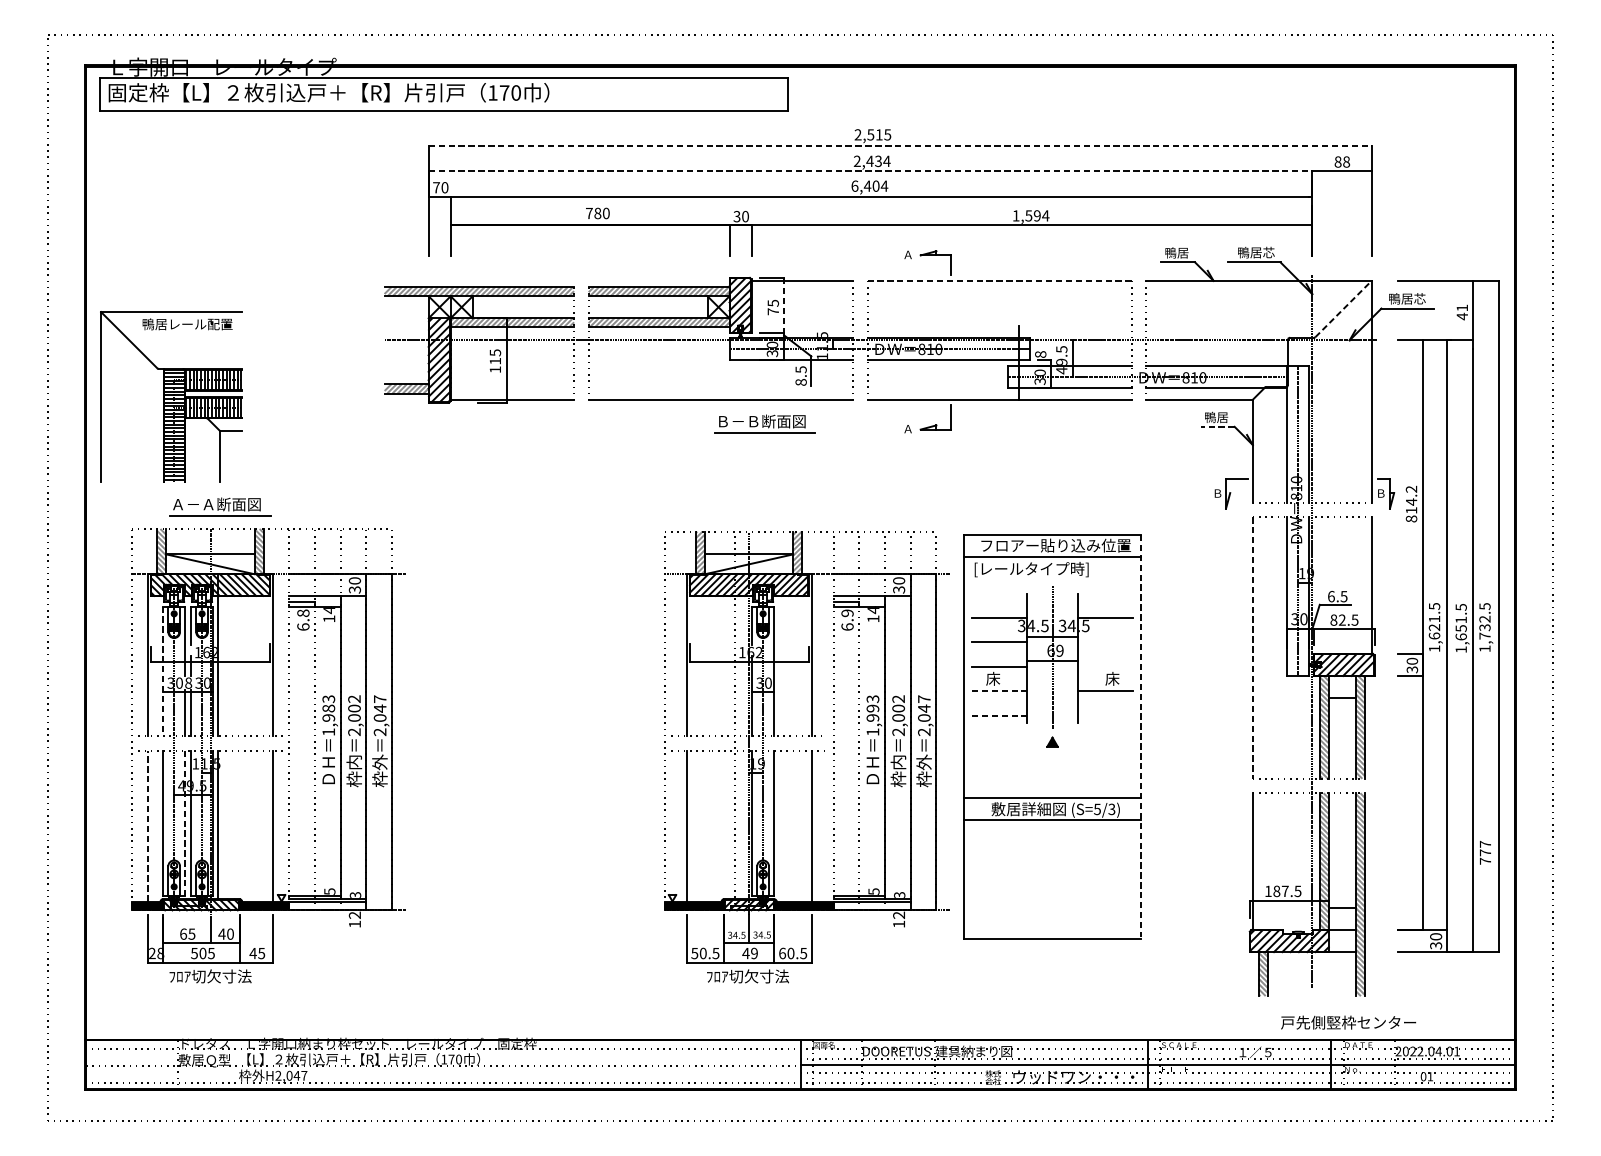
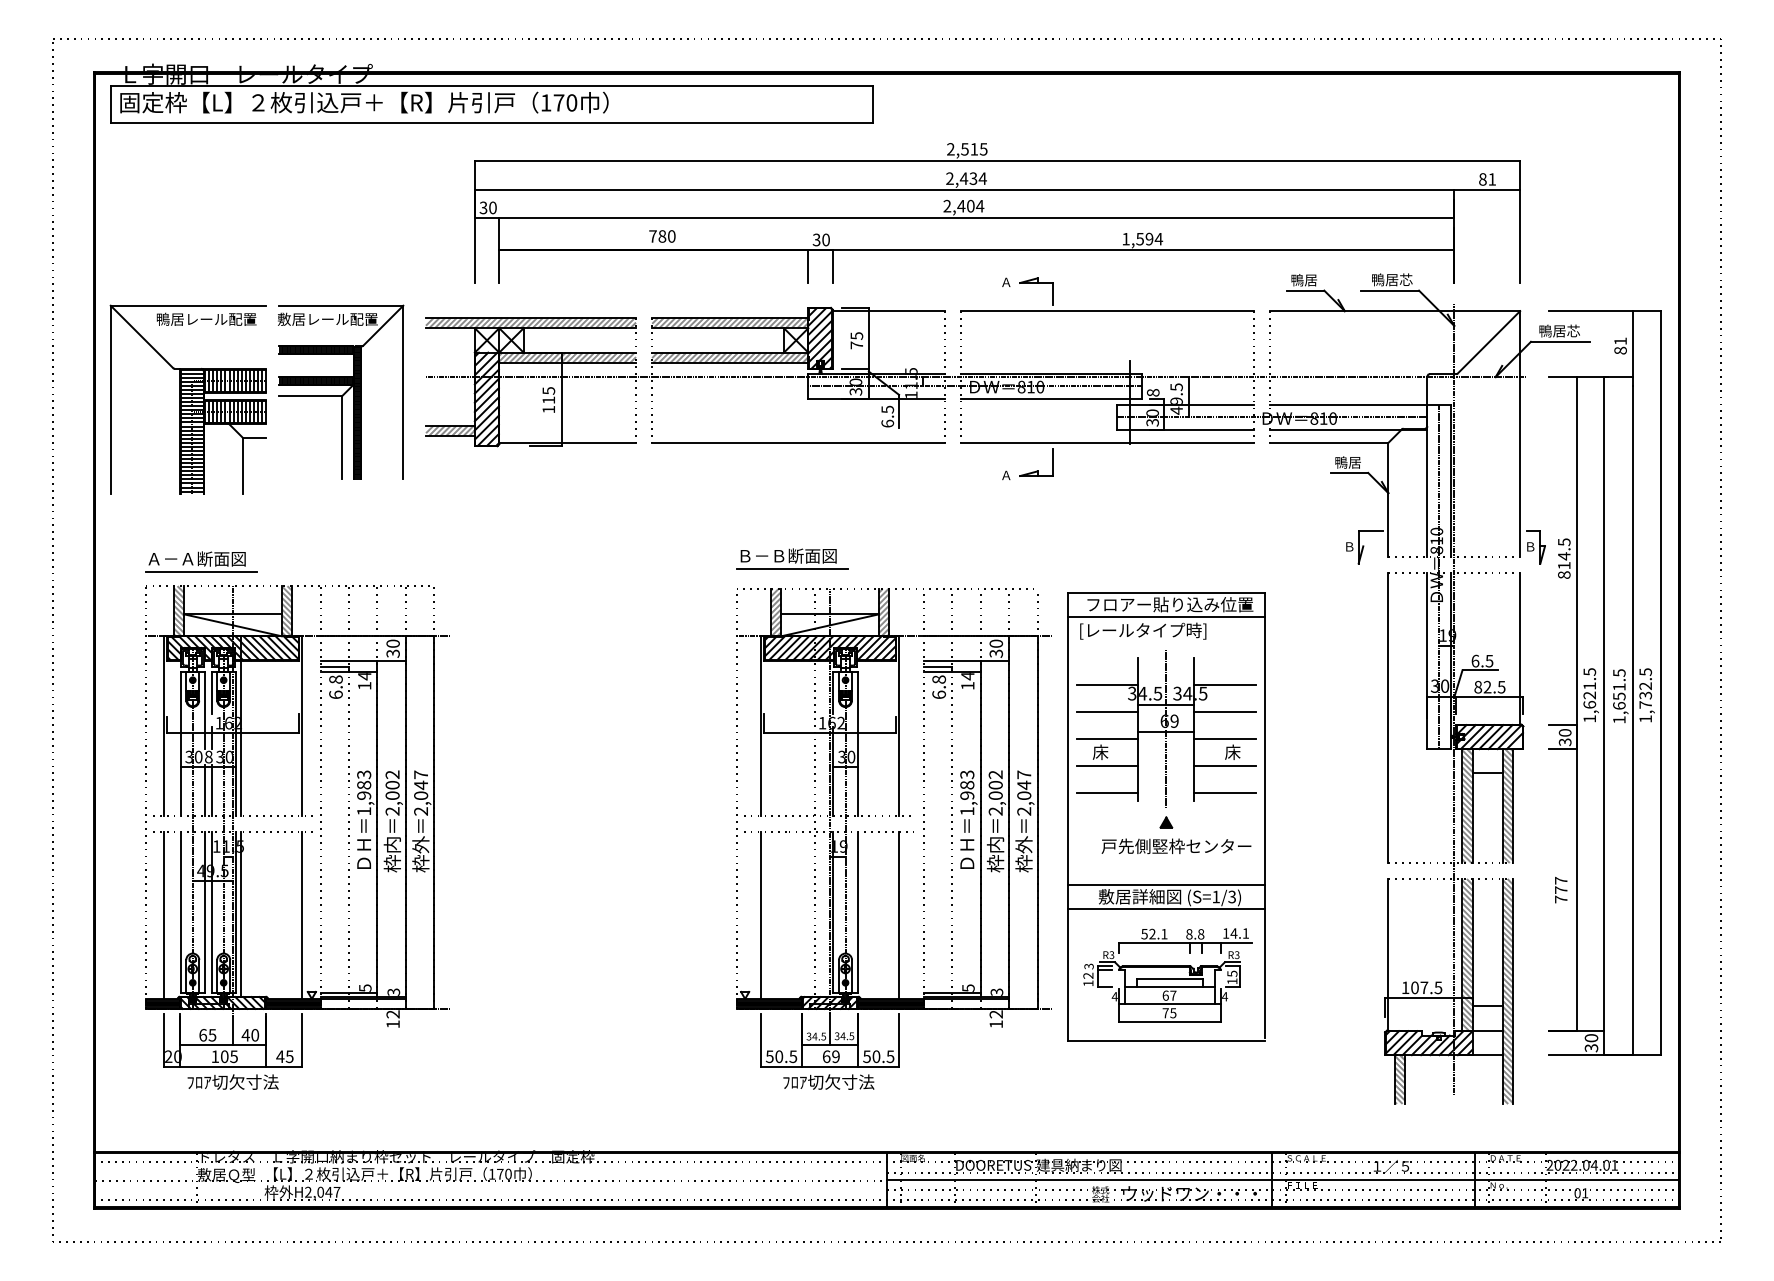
line: (900, 145) -> (997, 161), dashed -> solid
text: (1346, 162) -> (1492, 179), 88 -> 81
line: (870, 171) -> (964, 189), dashed -> solid
text: (855, 185) -> (947, 205), 6,404 -> 2,404
text: (436, 187) -> (483, 207), 70 -> 30
line: (999, 281) -> (1107, 311), dashed -> solid
line: (783, 305) -> (868, 338), dashed -> solid
line: (1344, 308) -> (1489, 341), dashed -> solid
text: (1462, 316) -> (1620, 350), 41 -> 81
part: (308, 353) -> (341, 391), added
text: (800, 382) -> (887, 423), 8.5 -> 6.5
part: (170, 396) -> (187, 399), moved
part: (765, 423) -> (792, 558), moved
line: (1217, 426) -> (1349, 472), dashed -> solid
text: (1411, 489) -> (1564, 542), 814.2 -> 814.5
part: (220, 506) -> (201, 561), moved
text: (846, 613) -> (938, 679), 6.9 -> 6.8
line: (1104, 642) -> (1224, 711), added
line: (1252, 648) -> (1388, 718), dashed -> solid
line: (1104, 667) -> (1224, 739), added
line: (163, 671) -> (180, 744), dashed -> solid
line: (999, 691) -> (1107, 766), dashed -> solid
text: (873, 707) -> (967, 784), 1,993 -> 1,983
line: (999, 716) -> (1107, 793), dashed -> solid
line: (1104, 716) -> (1224, 793), added
line: (1141, 735) -> (1264, 815), dashed -> solid
text: (1096, 808) -> (1215, 896), (S=5/3) -> (S=1/3)
line: (184, 823) -> (204, 912), dashed -> solid
line: (147, 826) -> (163, 915), dashed -> solid
text: (1485, 852) -> (1561, 889), moved
part: (1053, 880) -> (1167, 975), added
text: (1276, 891) -> (1414, 987), 187.5 -> 107.5
text: (194, 953) -> (215, 1056), 505 -> 105
text: (745, 953) -> (826, 1056), 49 -> 69
text: (782, 953) -> (866, 1056), 60.5 -> 50.5
text: (160, 954) -> (177, 1057), 28 -> 20
text: (1348, 1022) -> (1176, 846), moved

